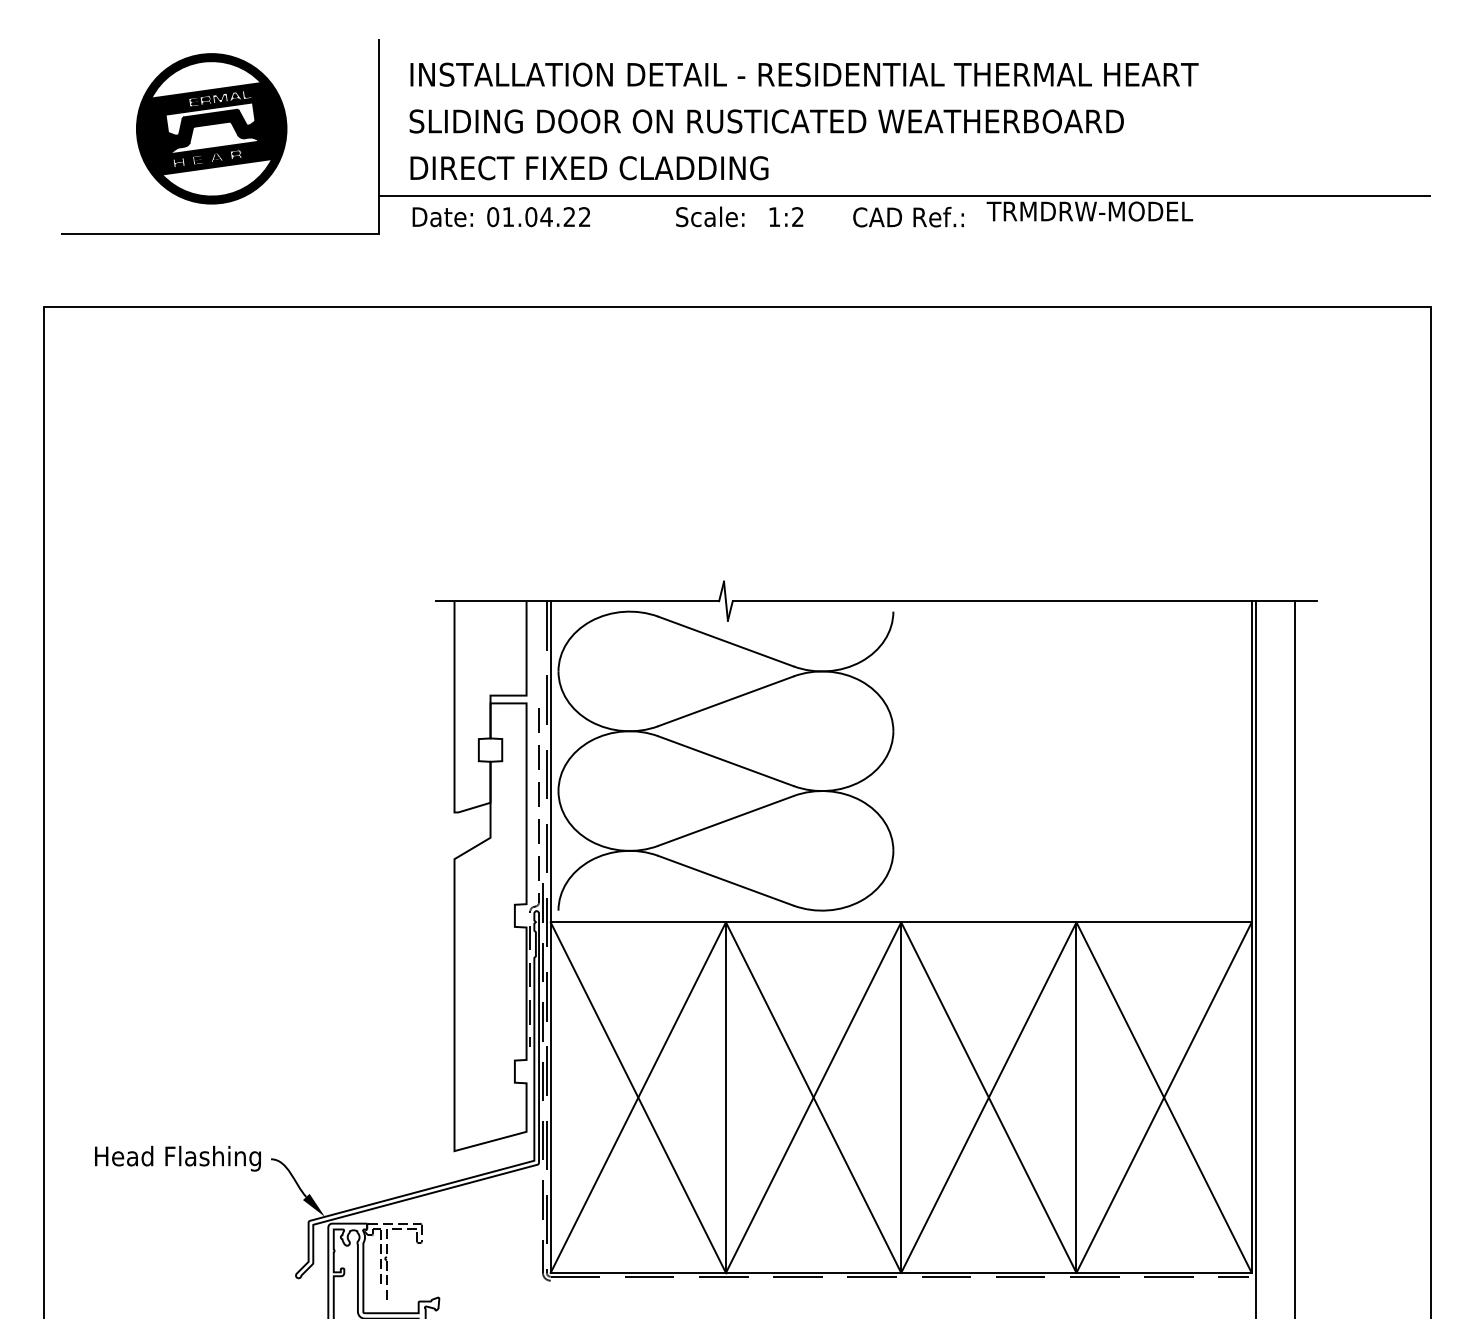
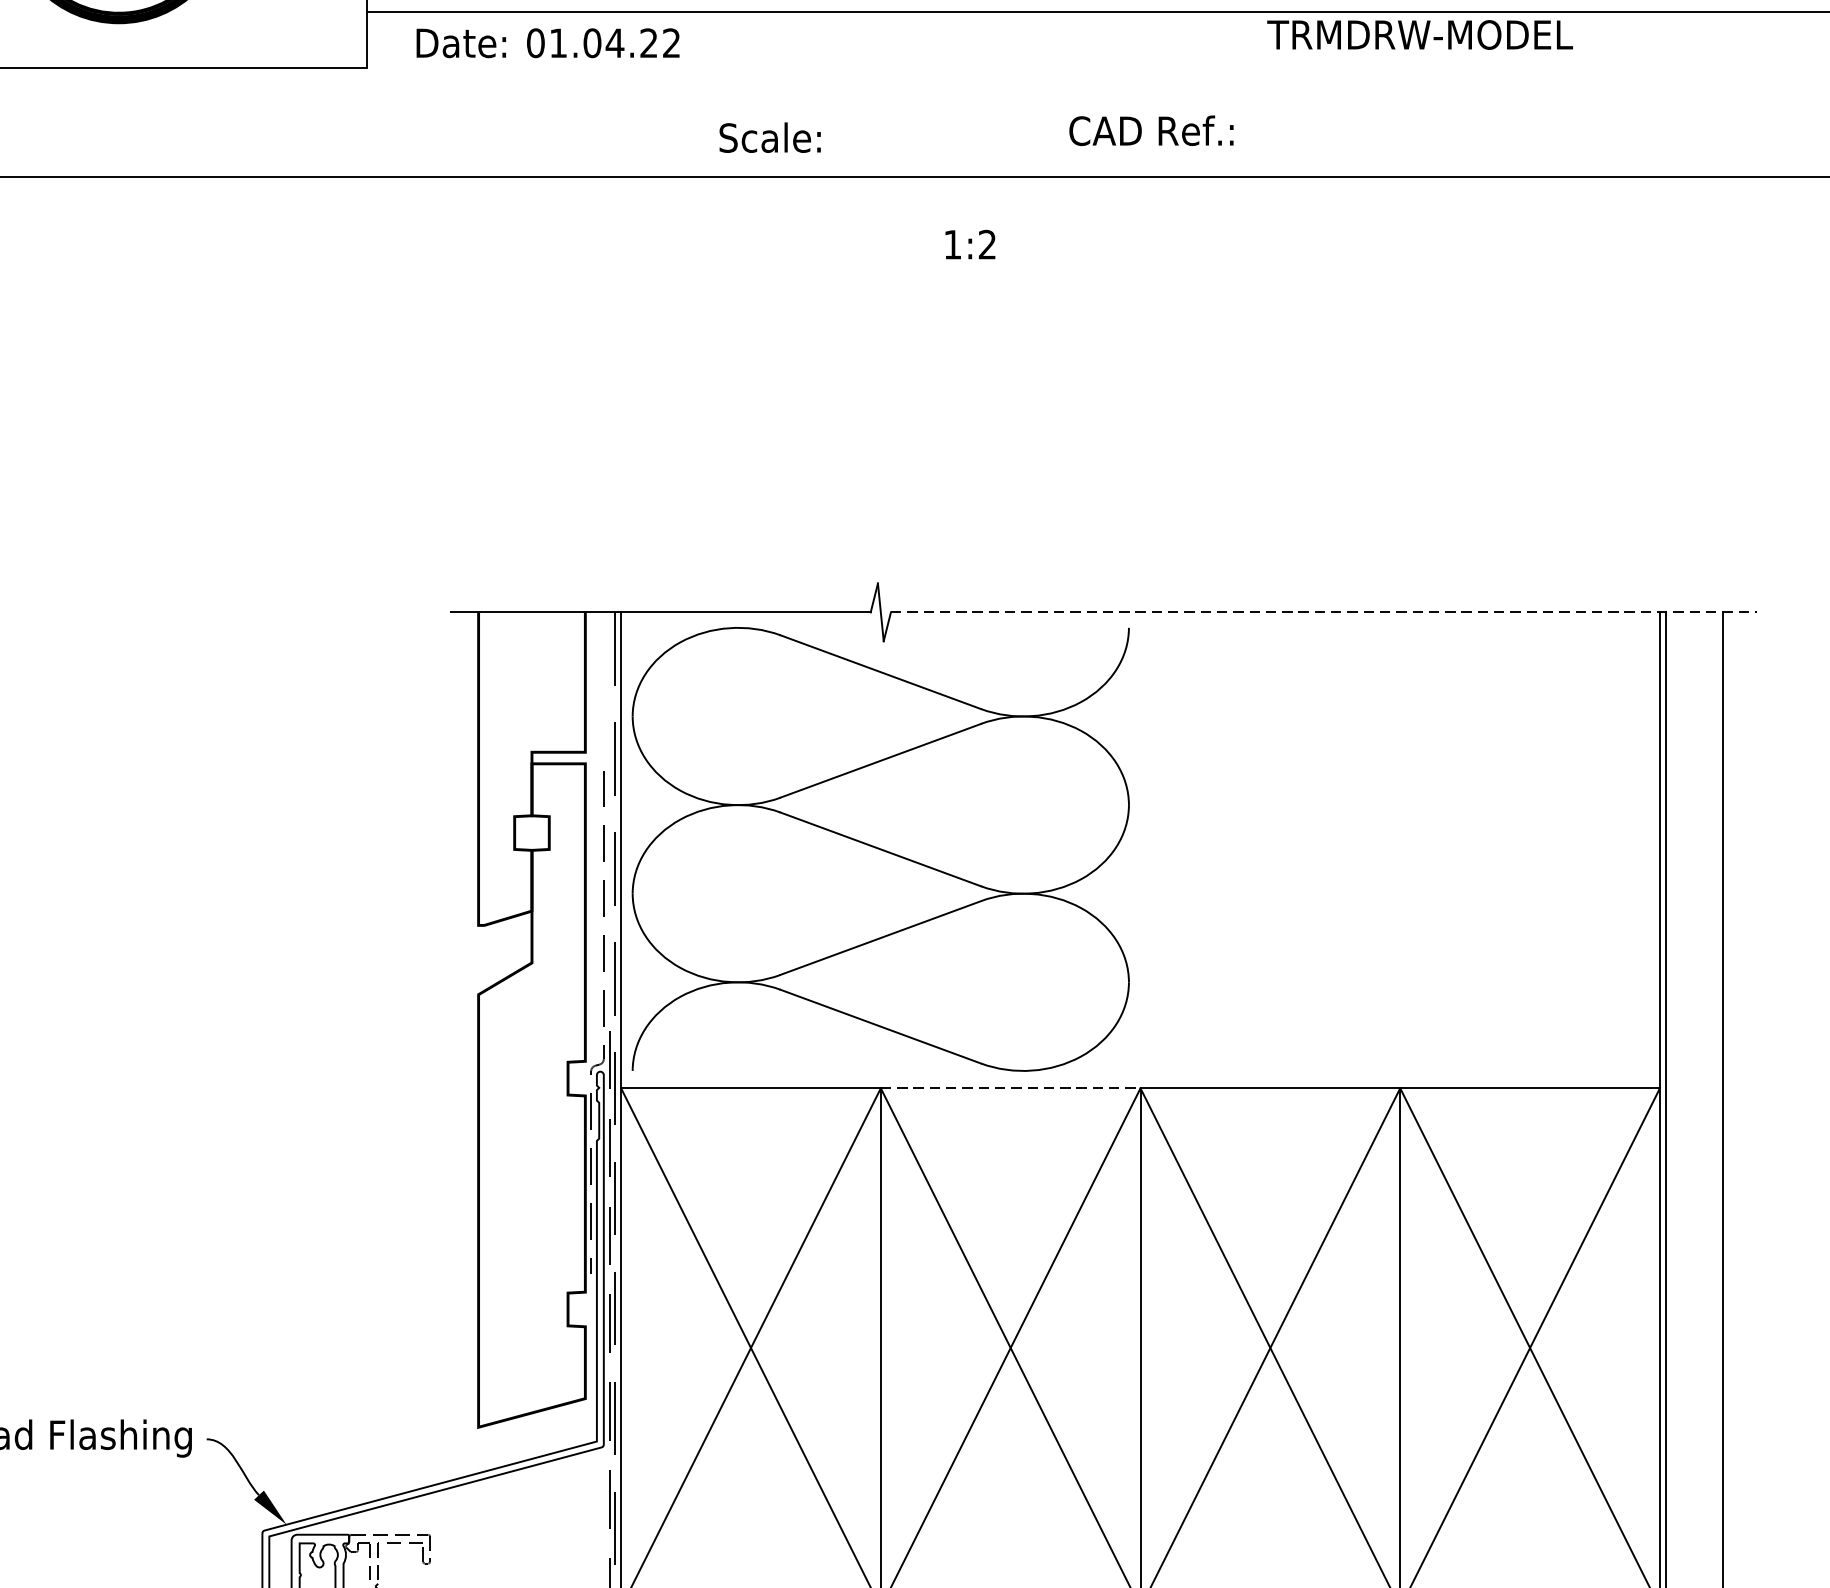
text: (710, 216) -> (770, 137), moved
text: (786, 216) -> (970, 243), moved
text: (908, 216) -> (1151, 129), moved
line: (1025, 601) -> (1324, 612), solid -> dashed
line: (813, 922) -> (1010, 1088), solid -> dashed

